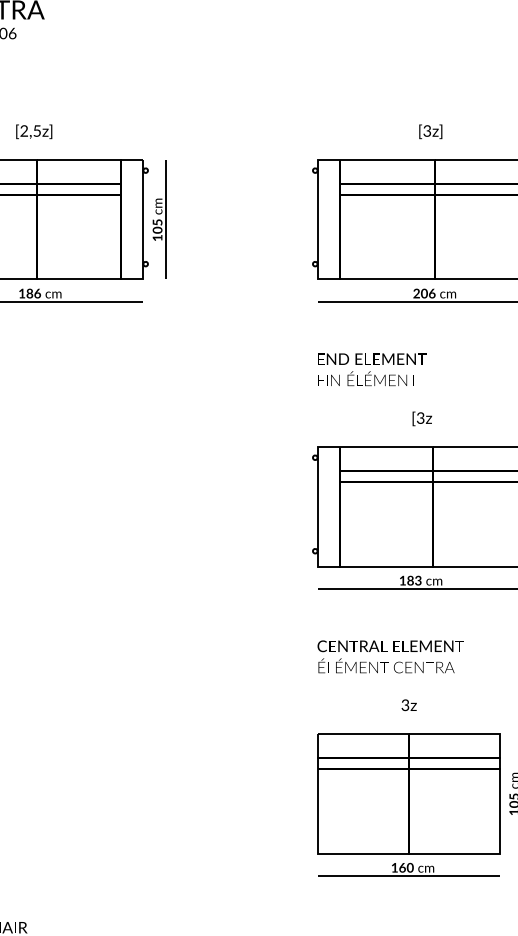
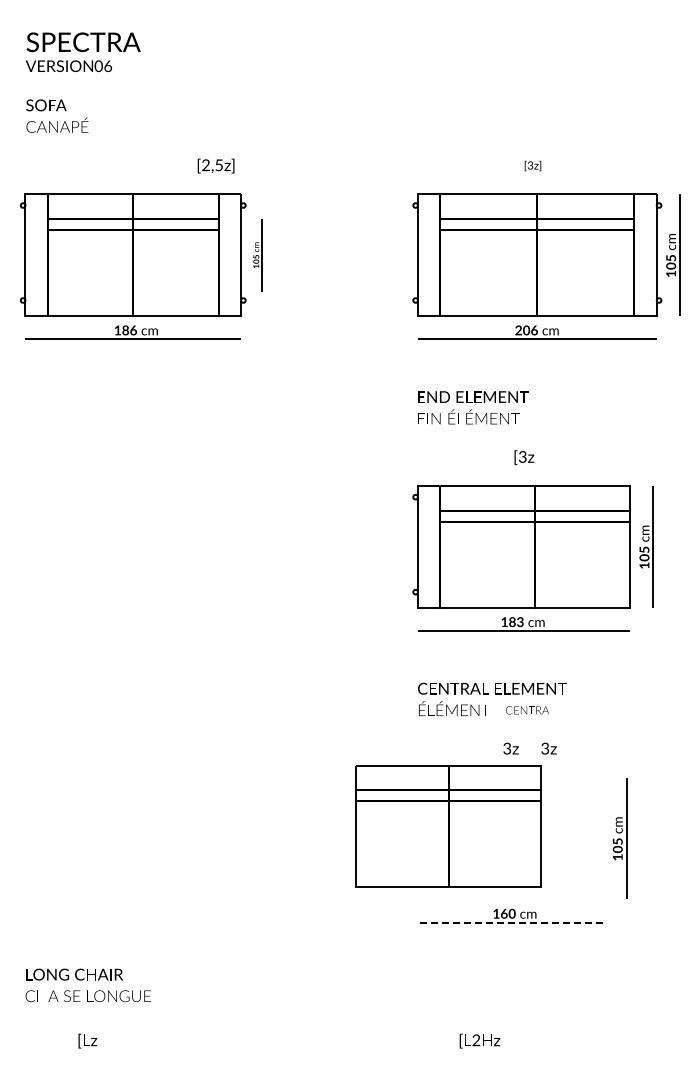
part: (33, 131) -> (215, 165), moved
part: (430, 131) -> (532, 165), size x0.7
part: (159, 218) -> (257, 254), size x0.6
part: (428, 667) -> (530, 710), size x0.7
part: (446, 705) -> (548, 748), added
part: (408, 793) -> (448, 826), moved
line: (408, 876) -> (510, 922), solid -> dashed

